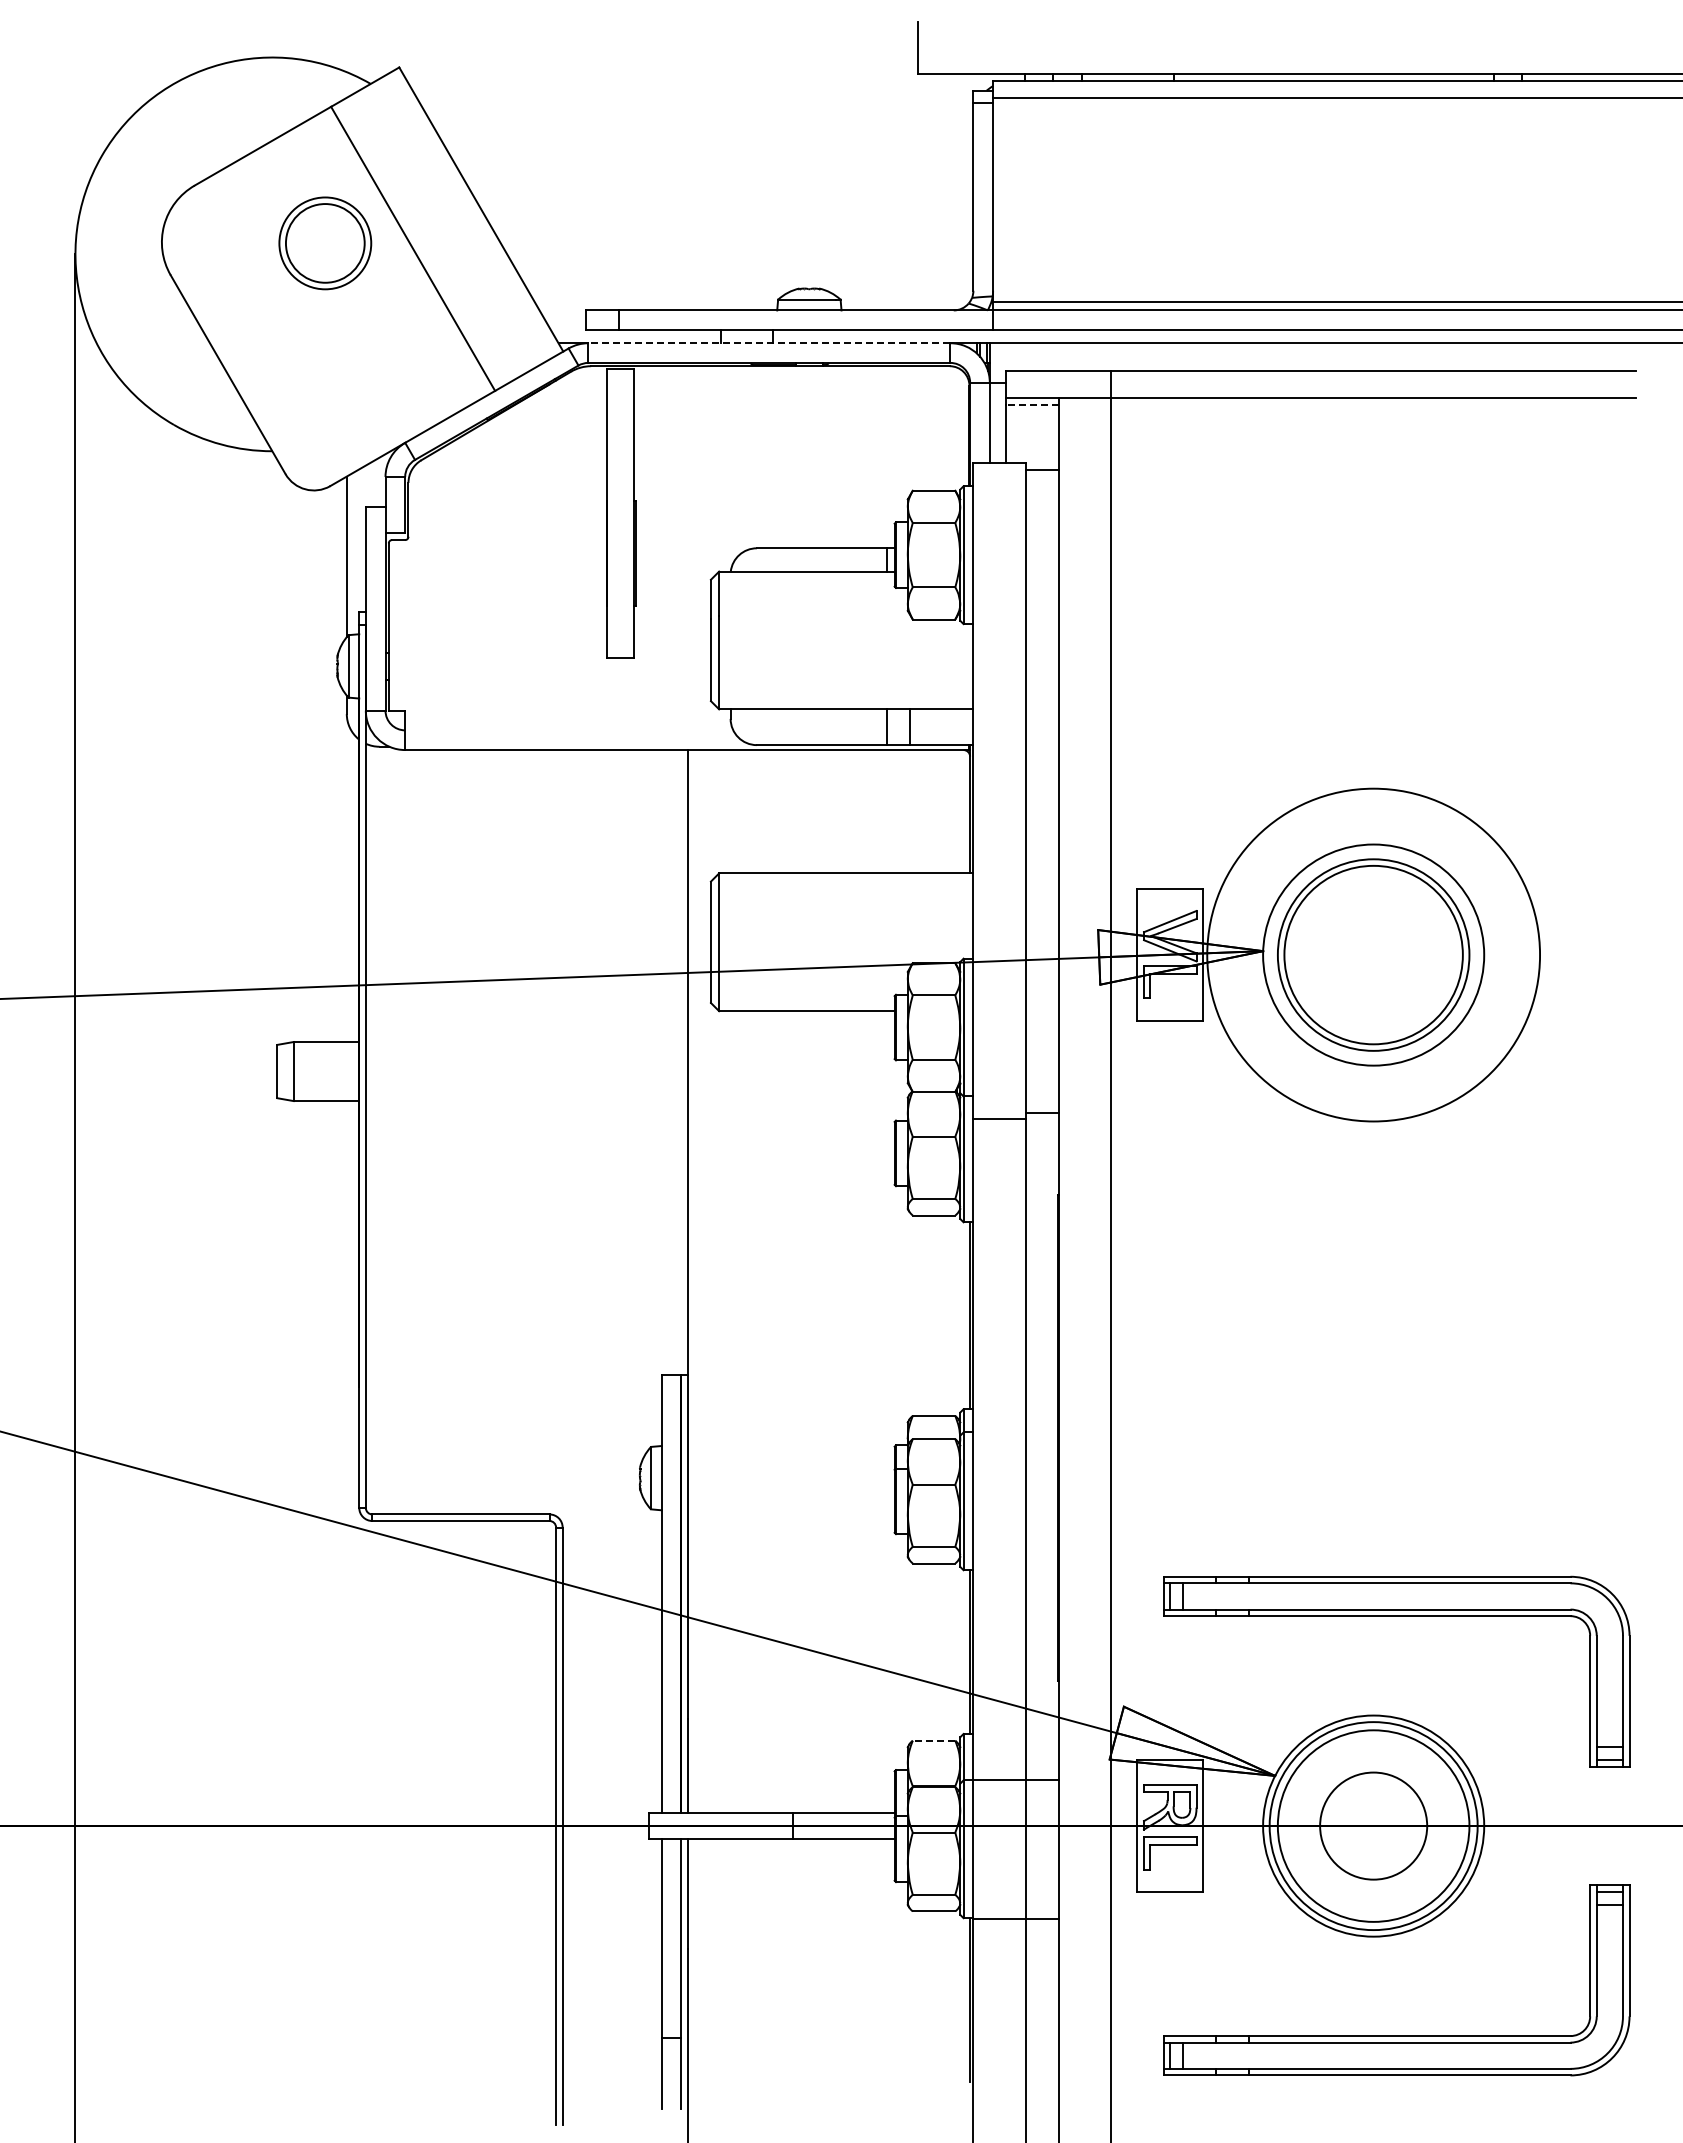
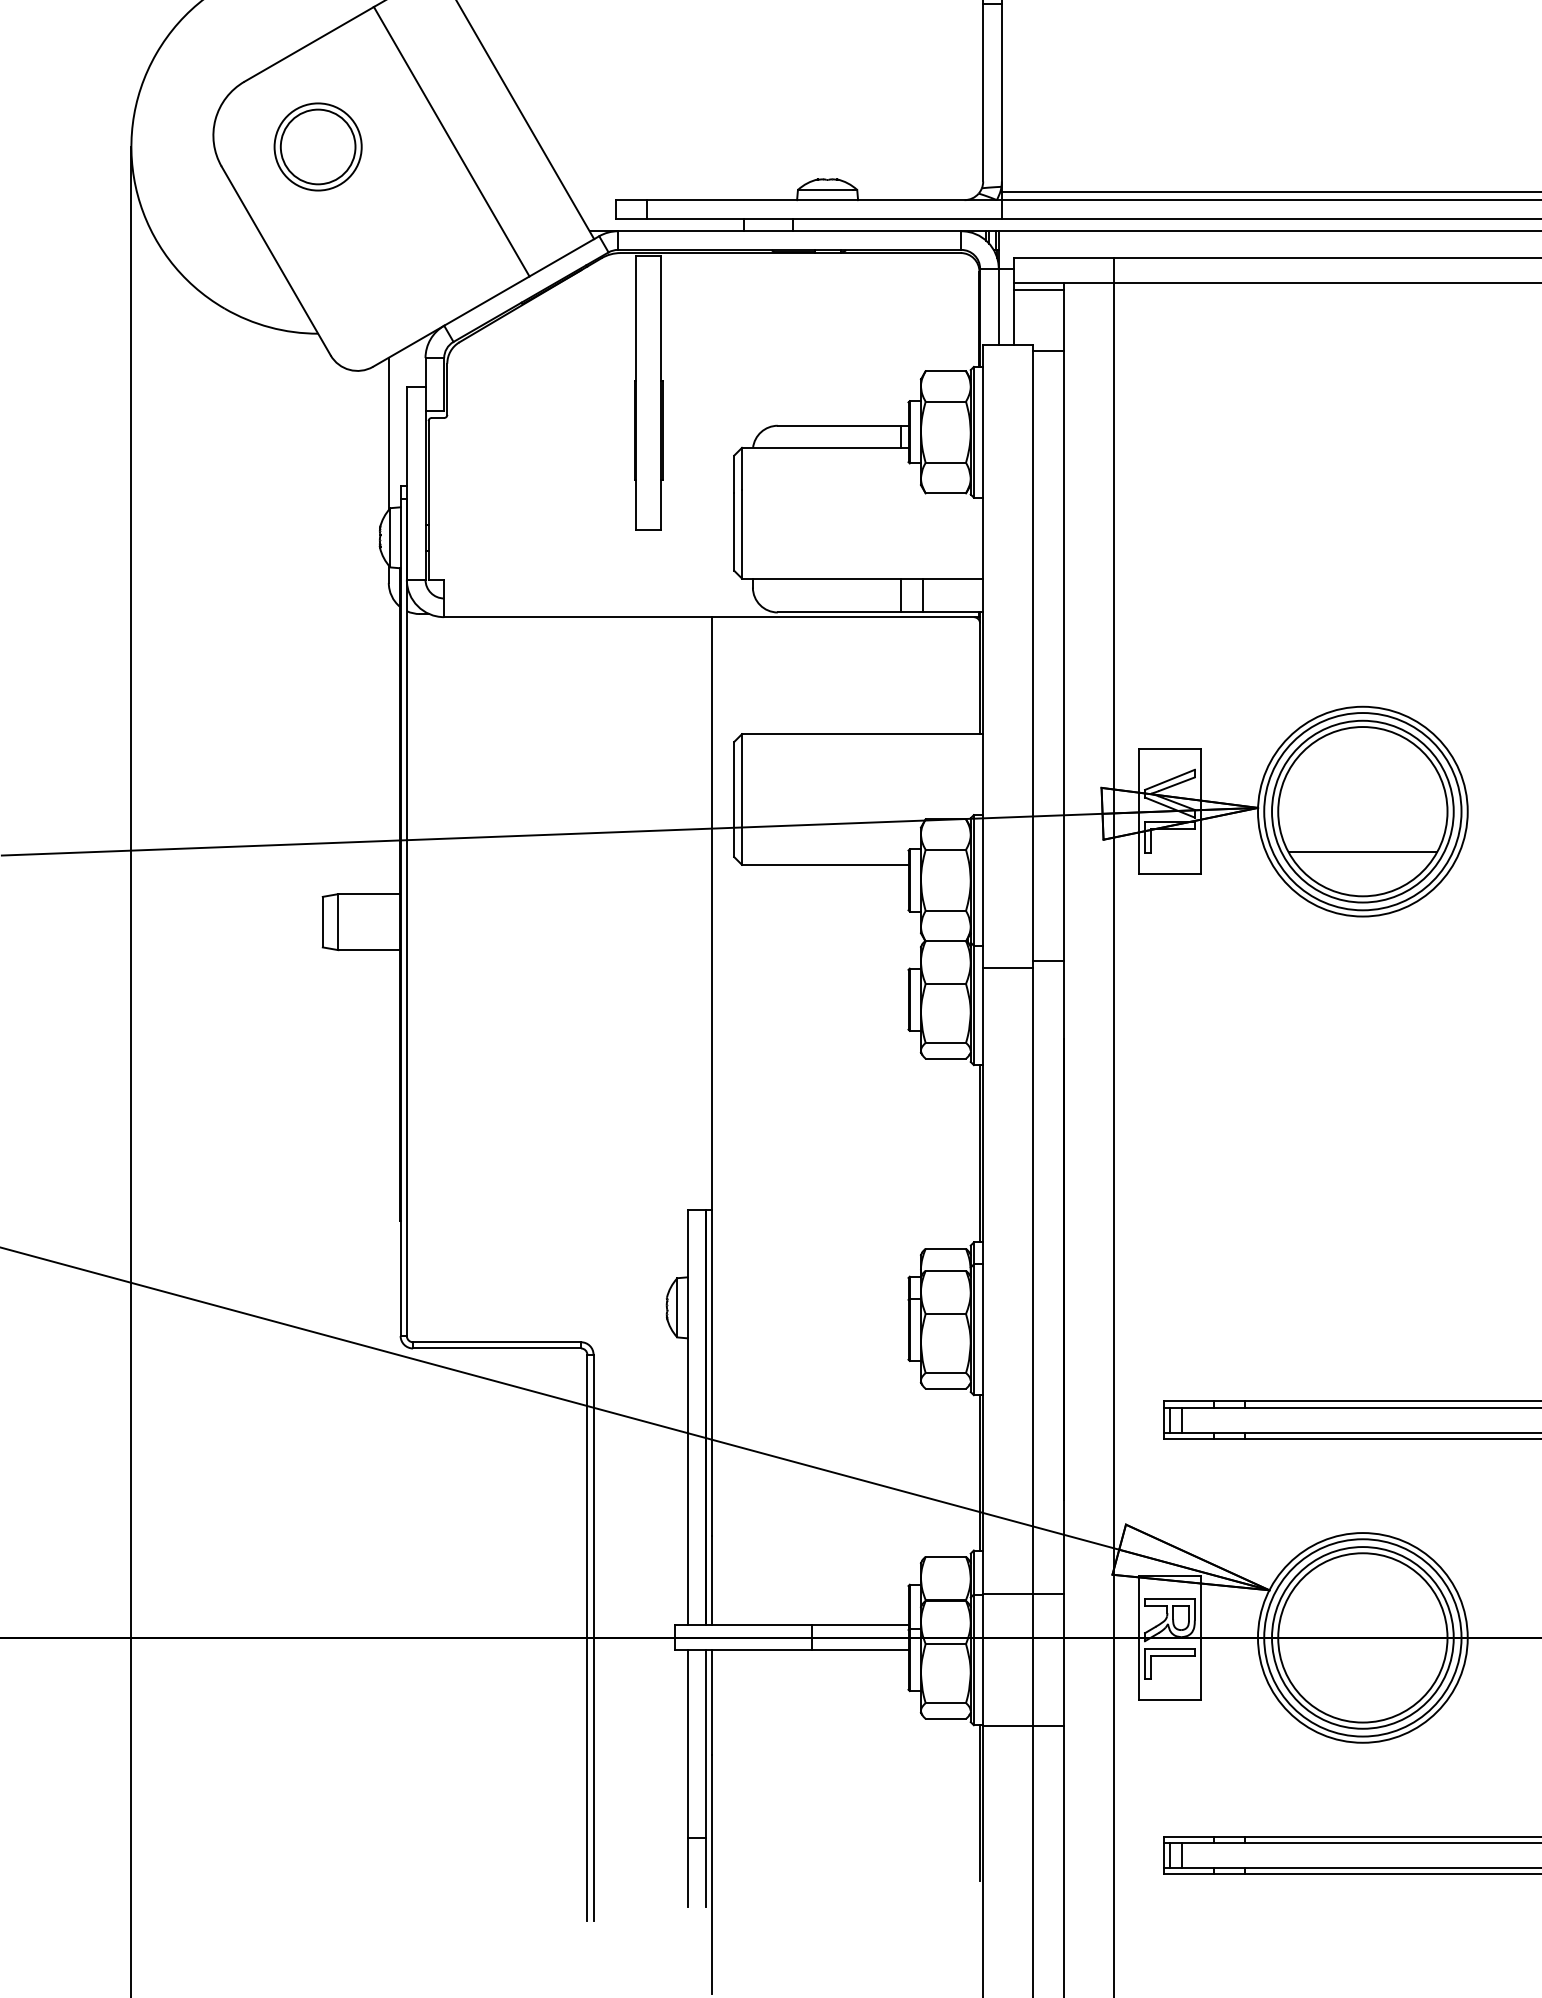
part: (325, 243) -> (318, 147), moved
line: (768, 343) -> (788, 231), dashed -> solid
line: (1031, 405) -> (1038, 290), dashed -> solid
circle: (1373, 955) -> (1362, 812), size x0.62
line: (1373, 998) -> (1362, 852), added
line: (933, 1740) -> (945, 1556), dashed -> solid
circle: (1373, 1825) -> (1362, 1637), size x1.67

